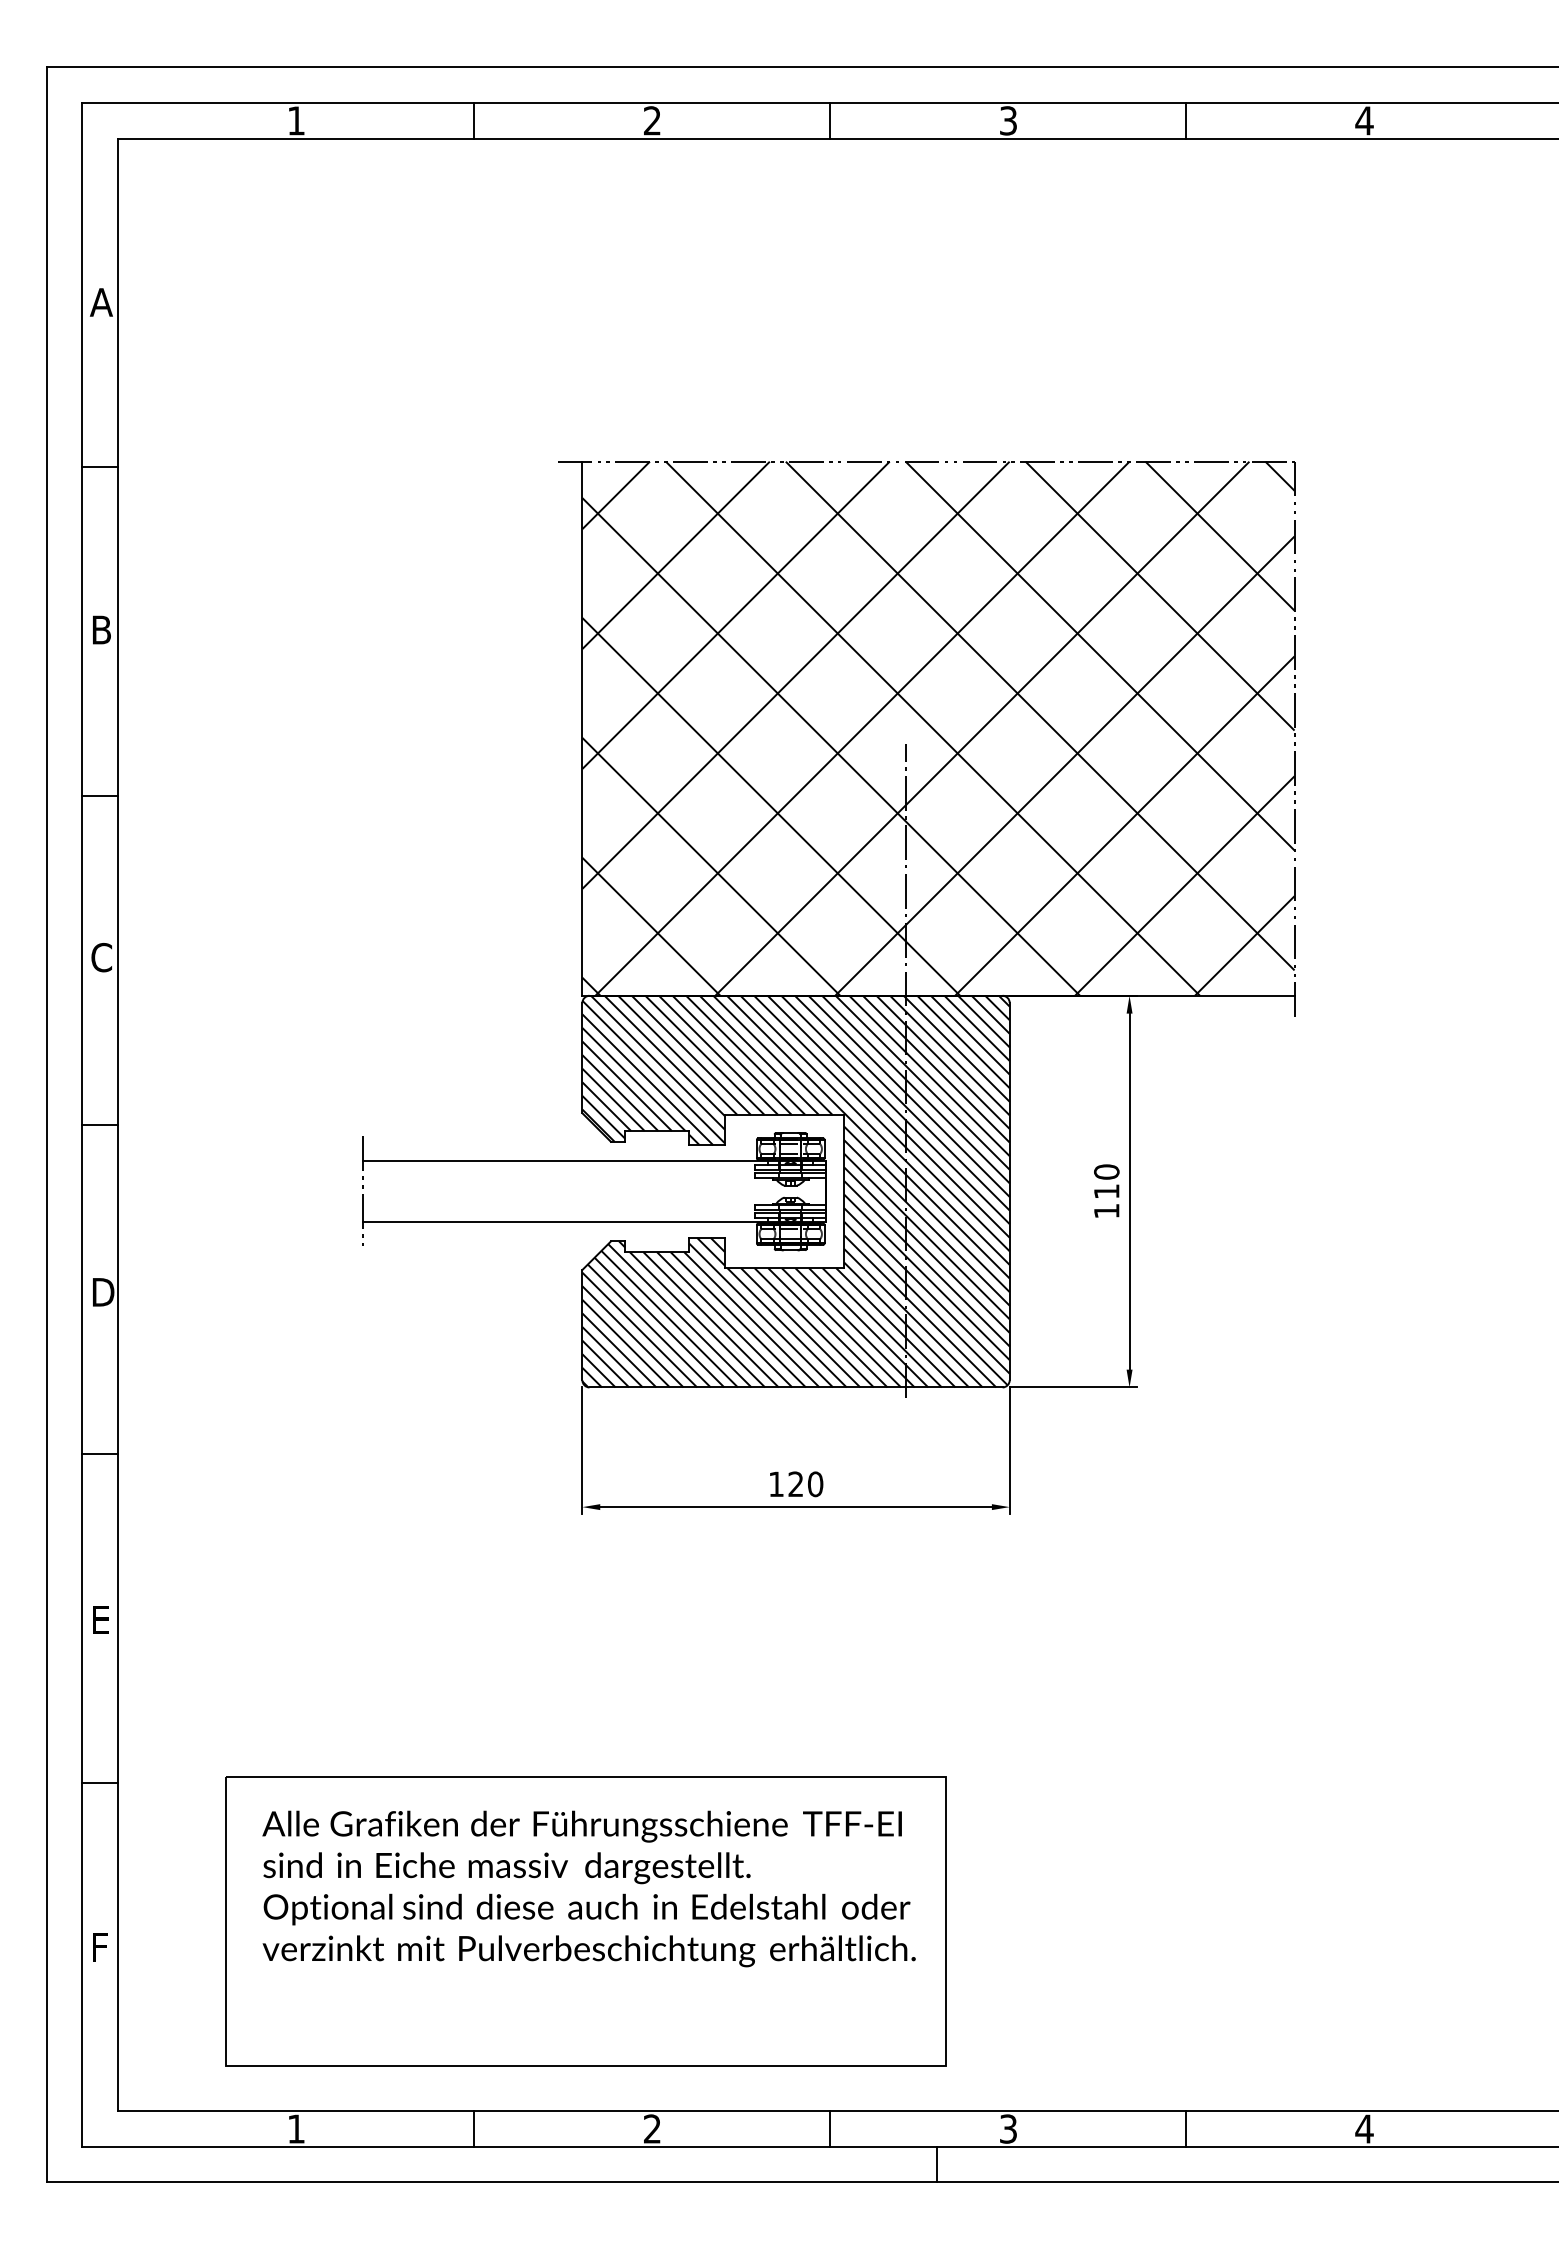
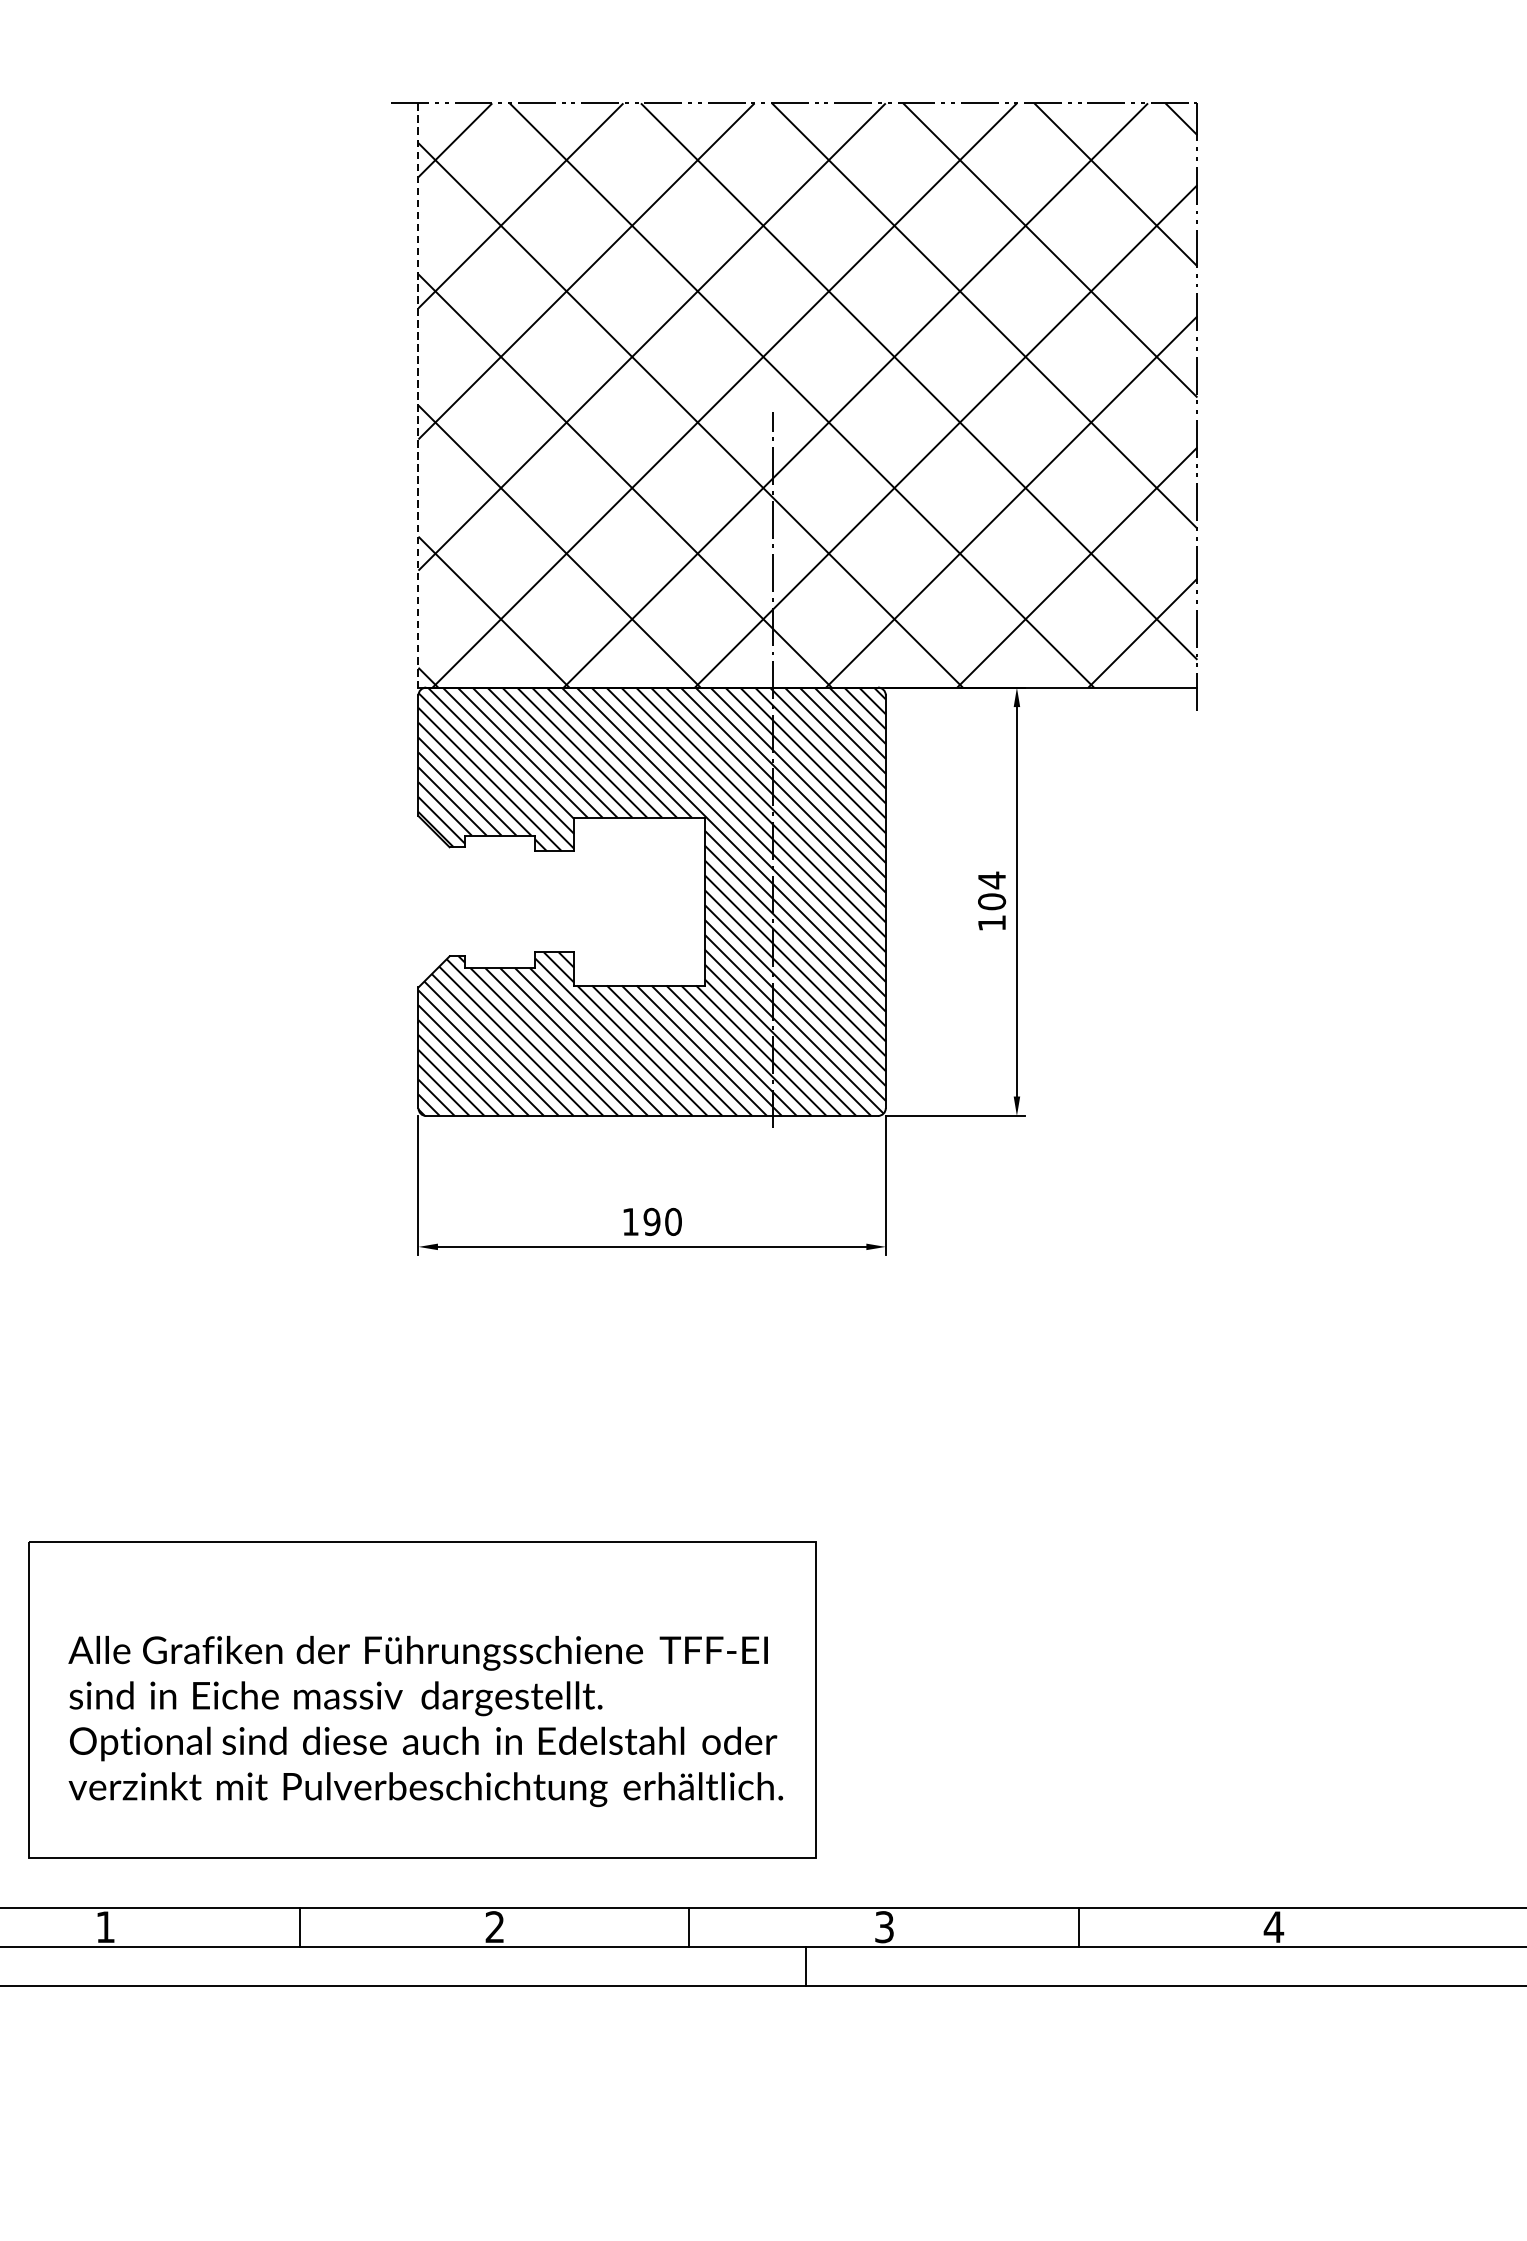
line: (582, 729) -> (418, 396), solid -> dashed
part: (594, 1161) -> (431, 868), removed
text: (1106, 1181) -> (991, 890), 110 -> 104
text: (795, 1484) -> (651, 1222), 120 -> 190
text: (588, 1888) -> (425, 1720), moved

